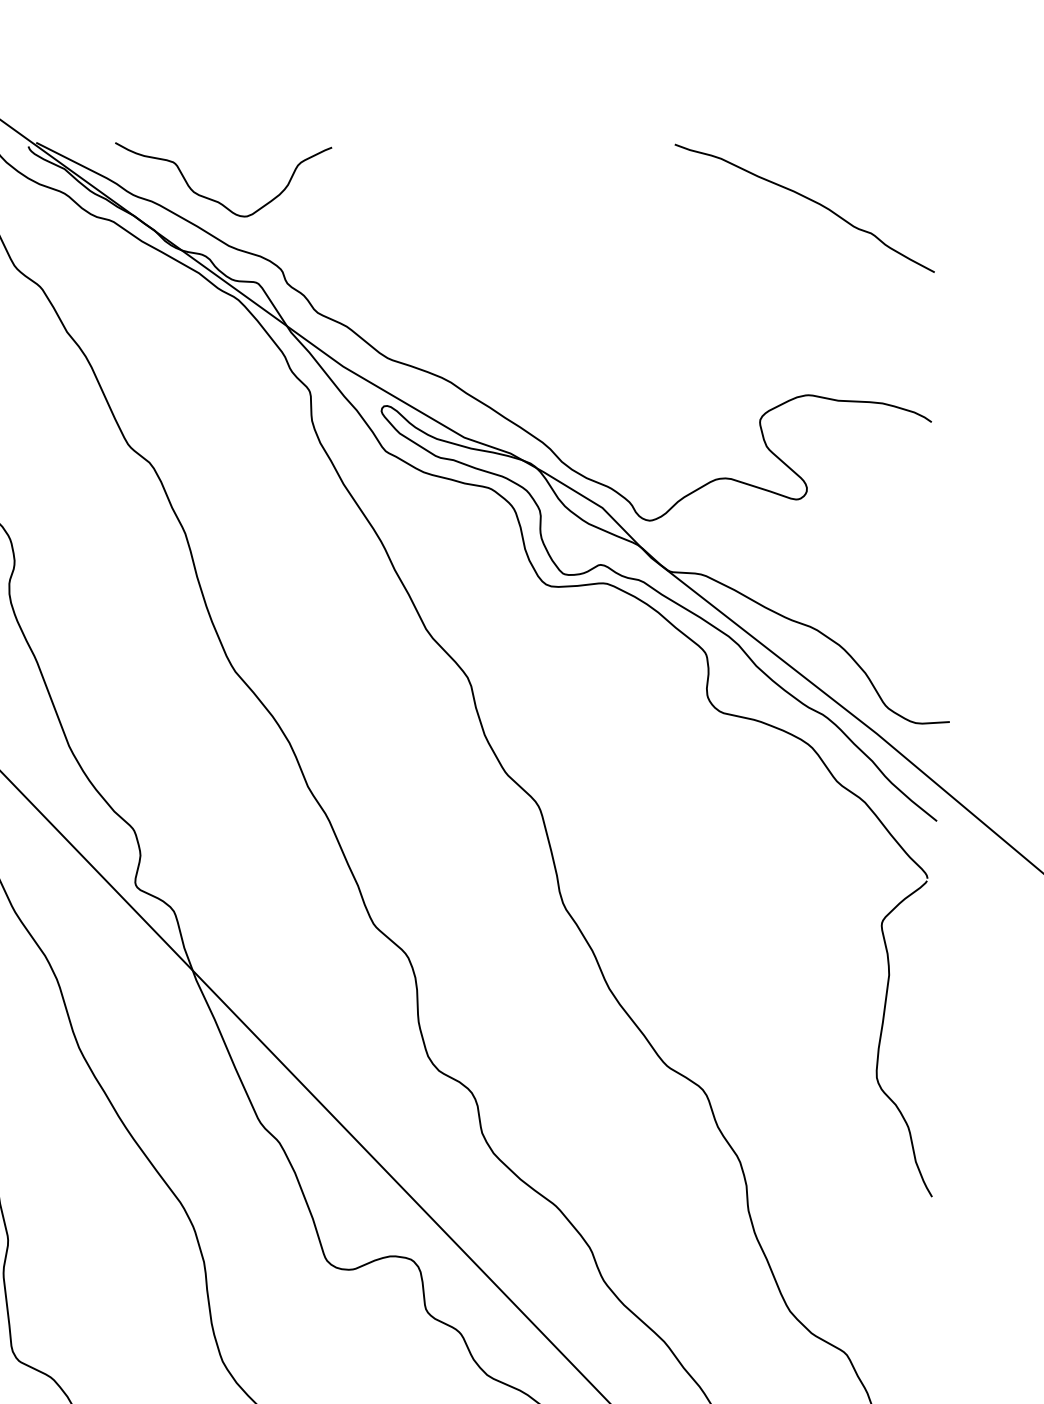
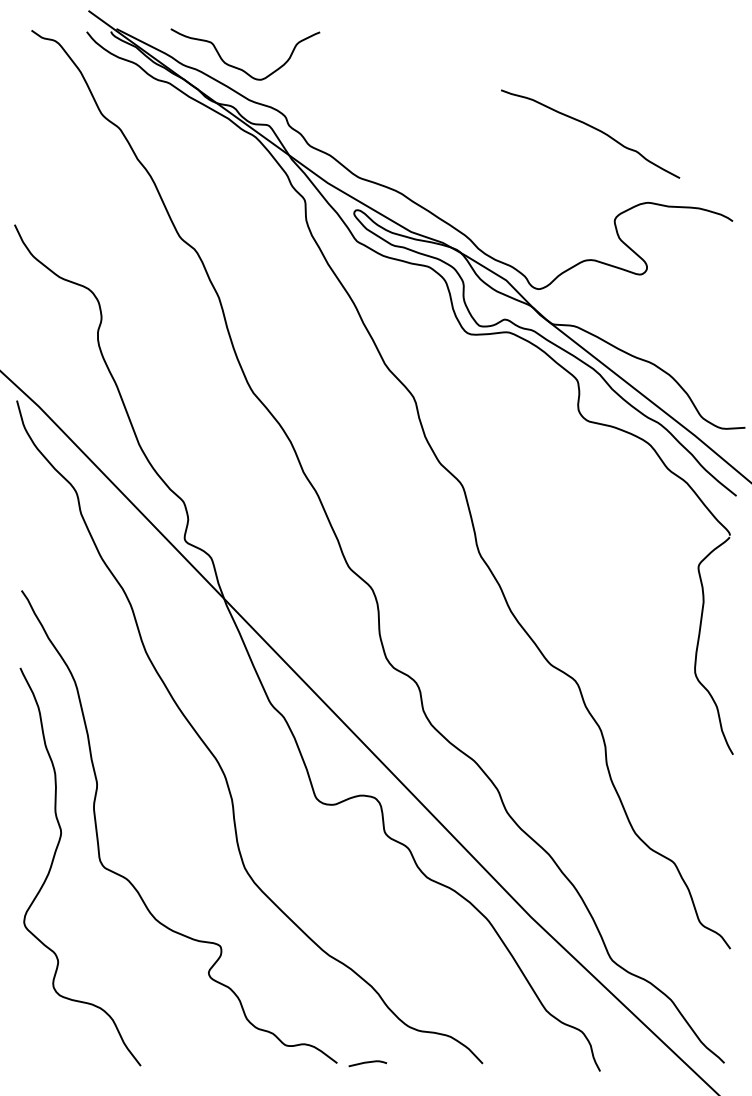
curve: (807, 200) -> (592, 128), moved

